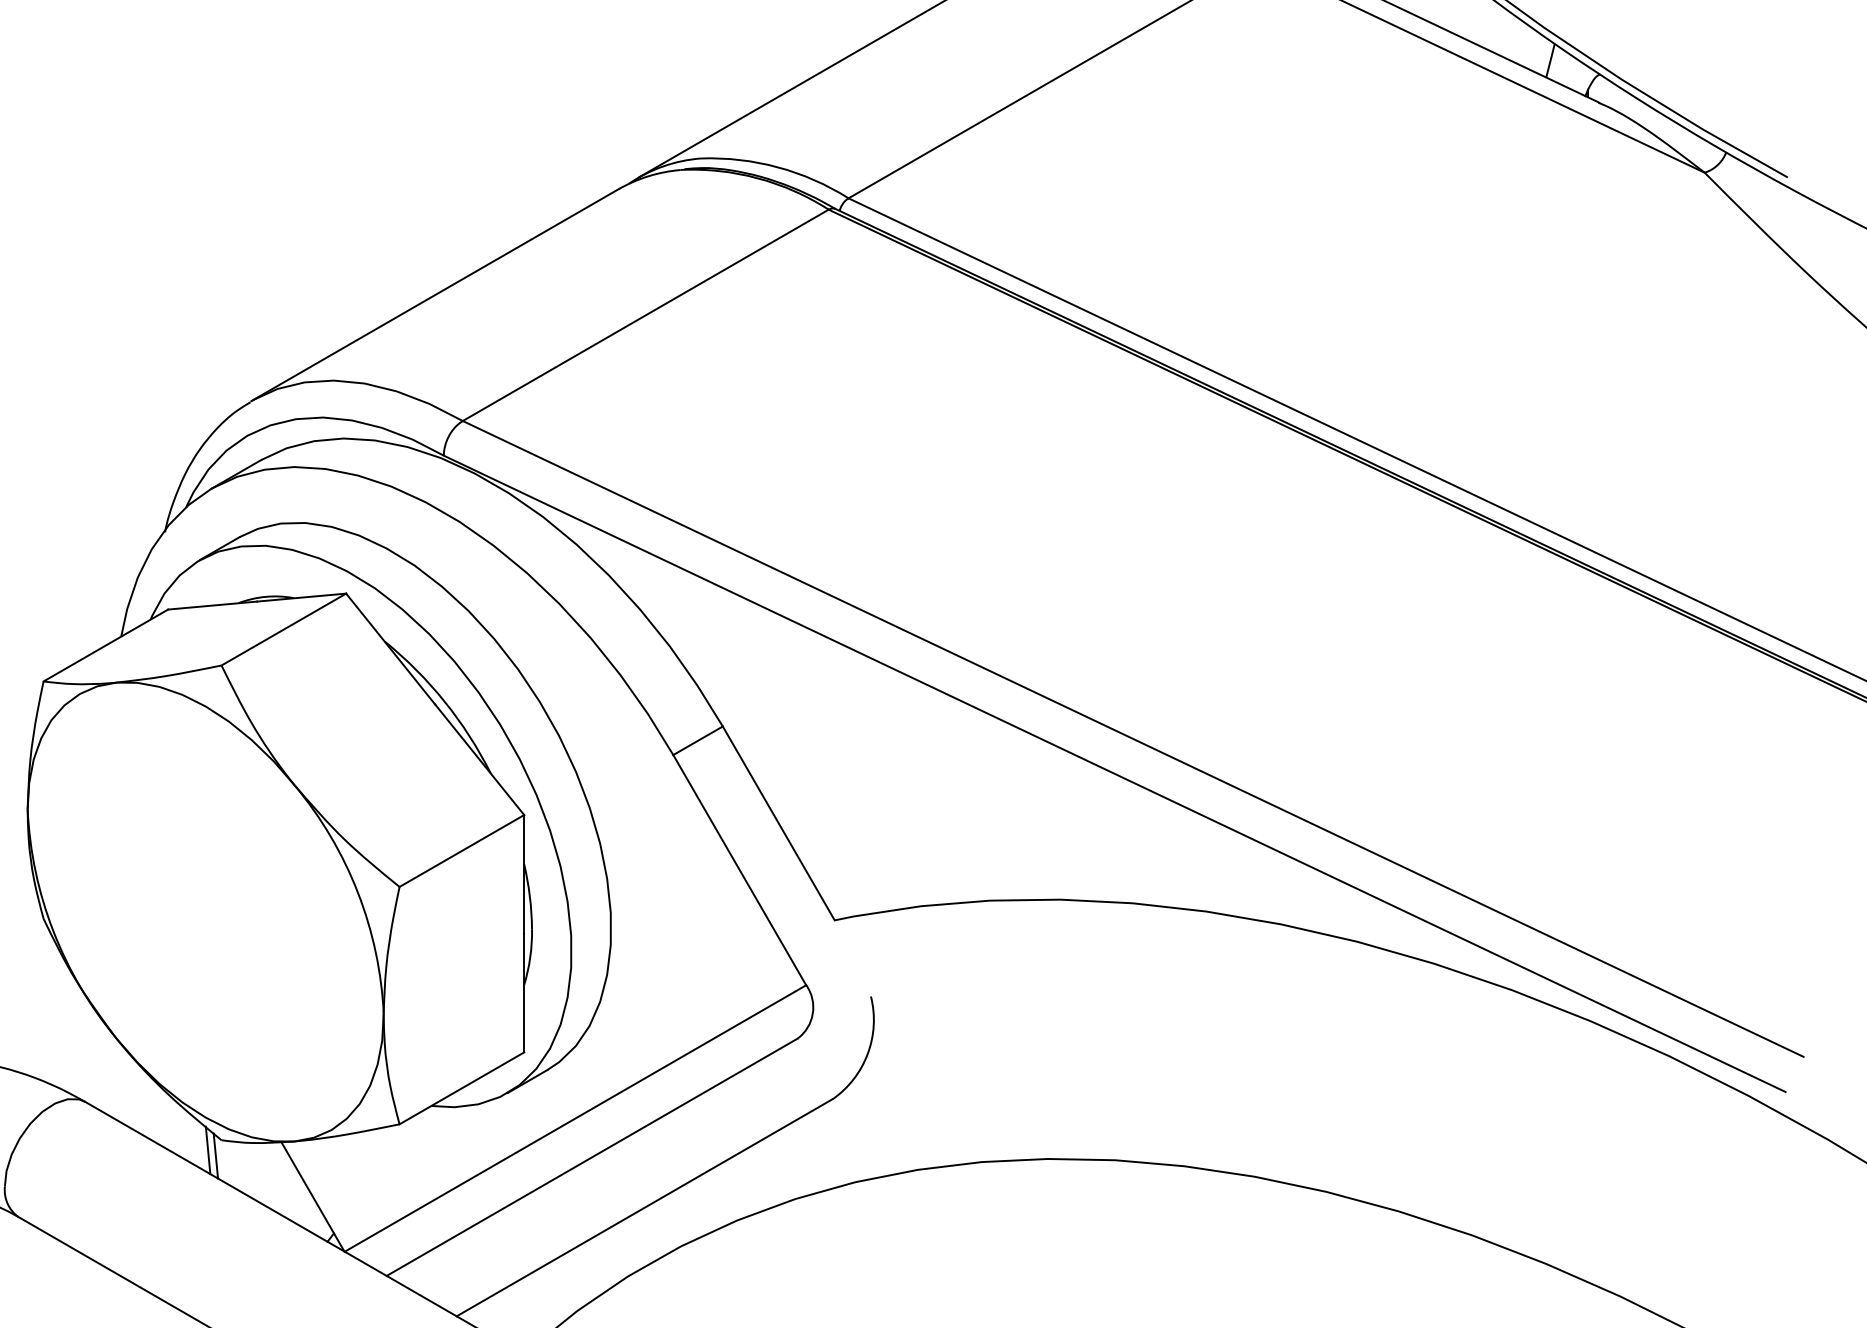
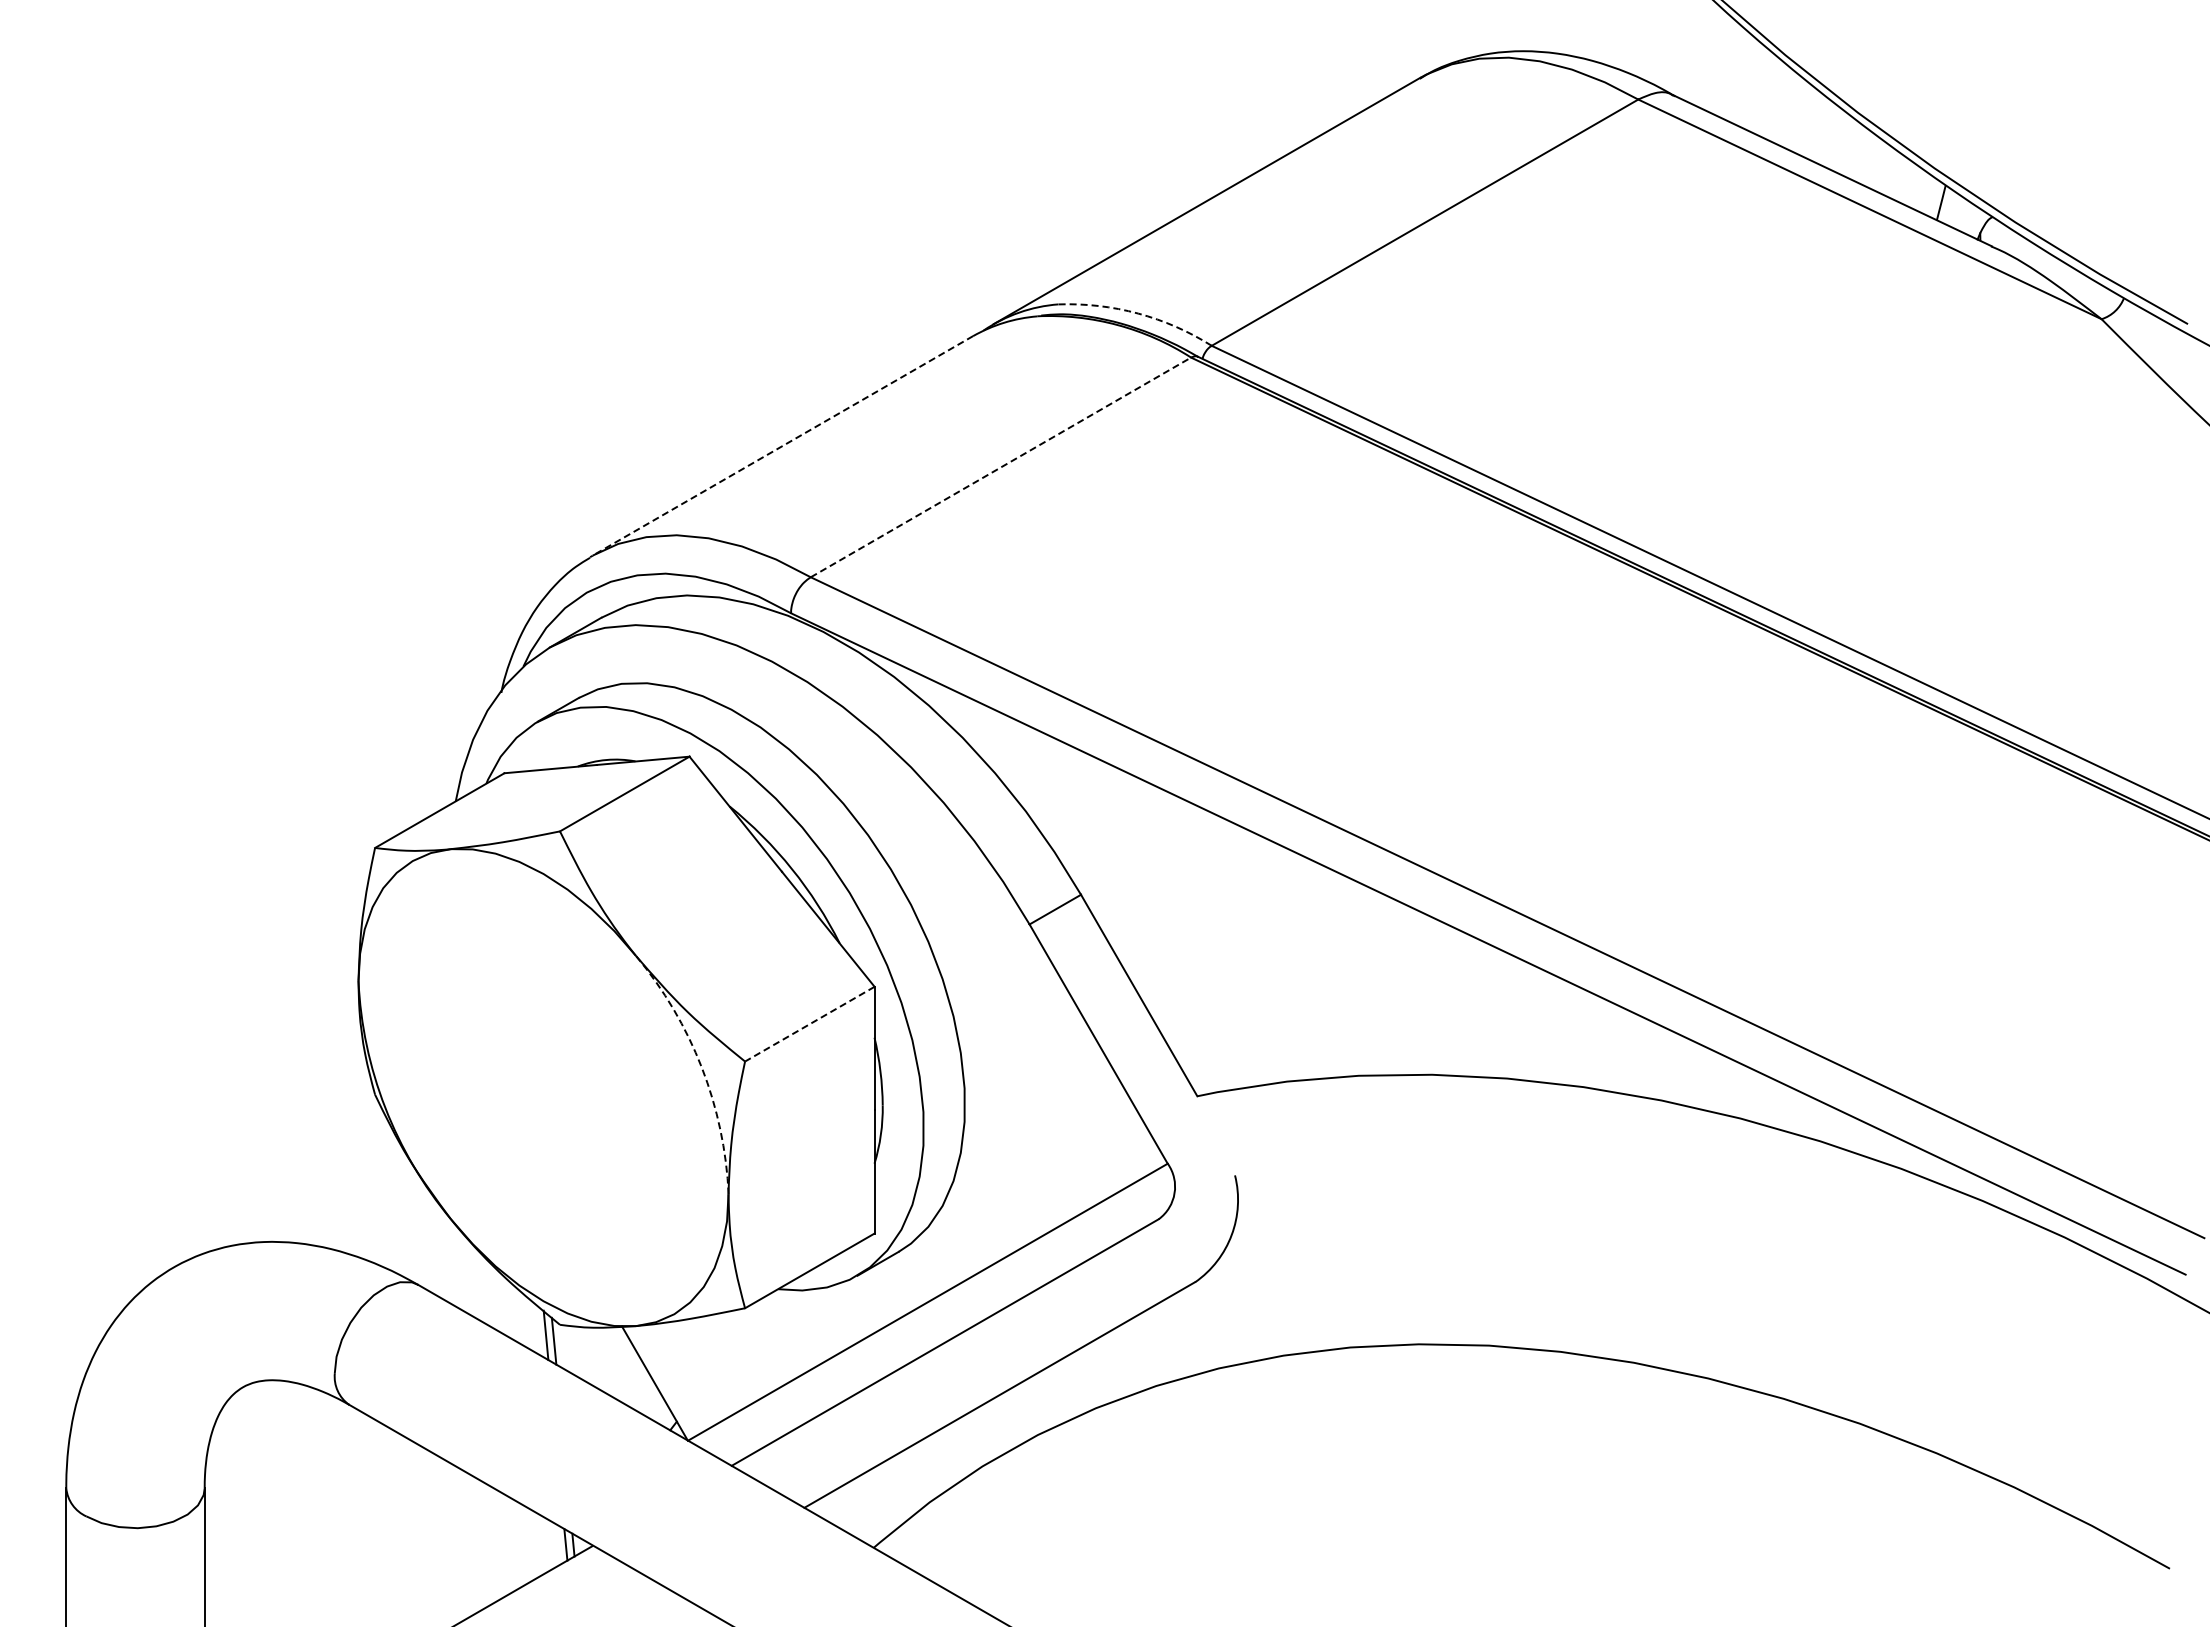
arc: (778, 167) -> (1138, 313), solid -> dashed
line: (435, 294) -> (782, 445), solid -> dashed
line: (645, 315) -> (1000, 467), solid -> dashed
line: (461, 851) -> (809, 1024), solid -> dashed
arc: (357, 892) -> (701, 1067), solid -> dashed

